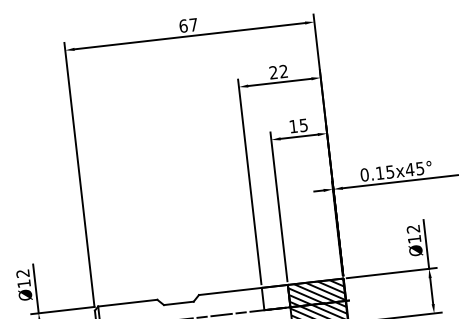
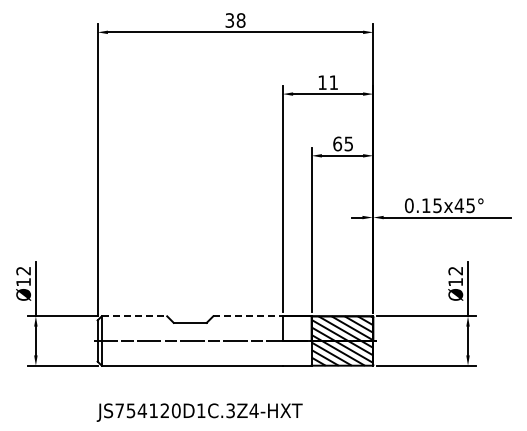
text: (188, 25) -> (235, 20), 67 -> 38
text: (278, 72) -> (327, 82), 22 -> 11
text: (293, 126) -> (337, 143), 15 -> 65
line: (230, 291) -> (248, 316), solid -> dashed
line: (127, 303) -> (134, 316), solid -> dashed

